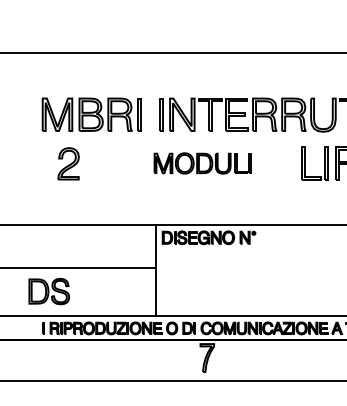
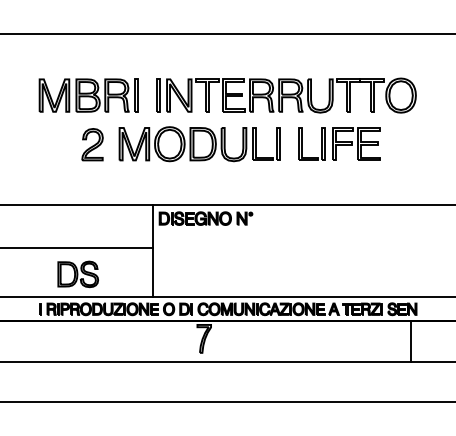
part: (68, 163) -> (92, 144), moved
part: (202, 163) -> (199, 144), size x1.67
part: (48, 291) -> (77, 274), moved

